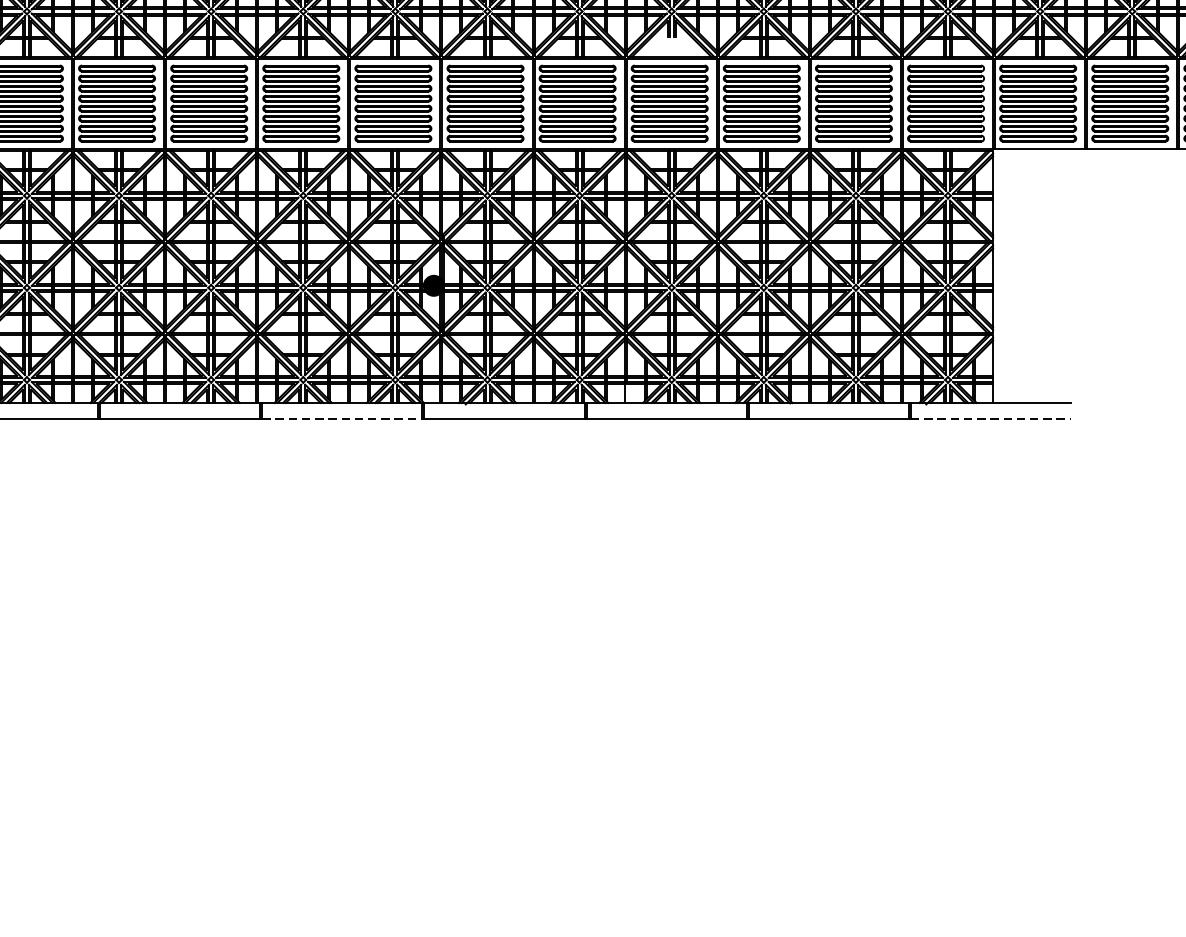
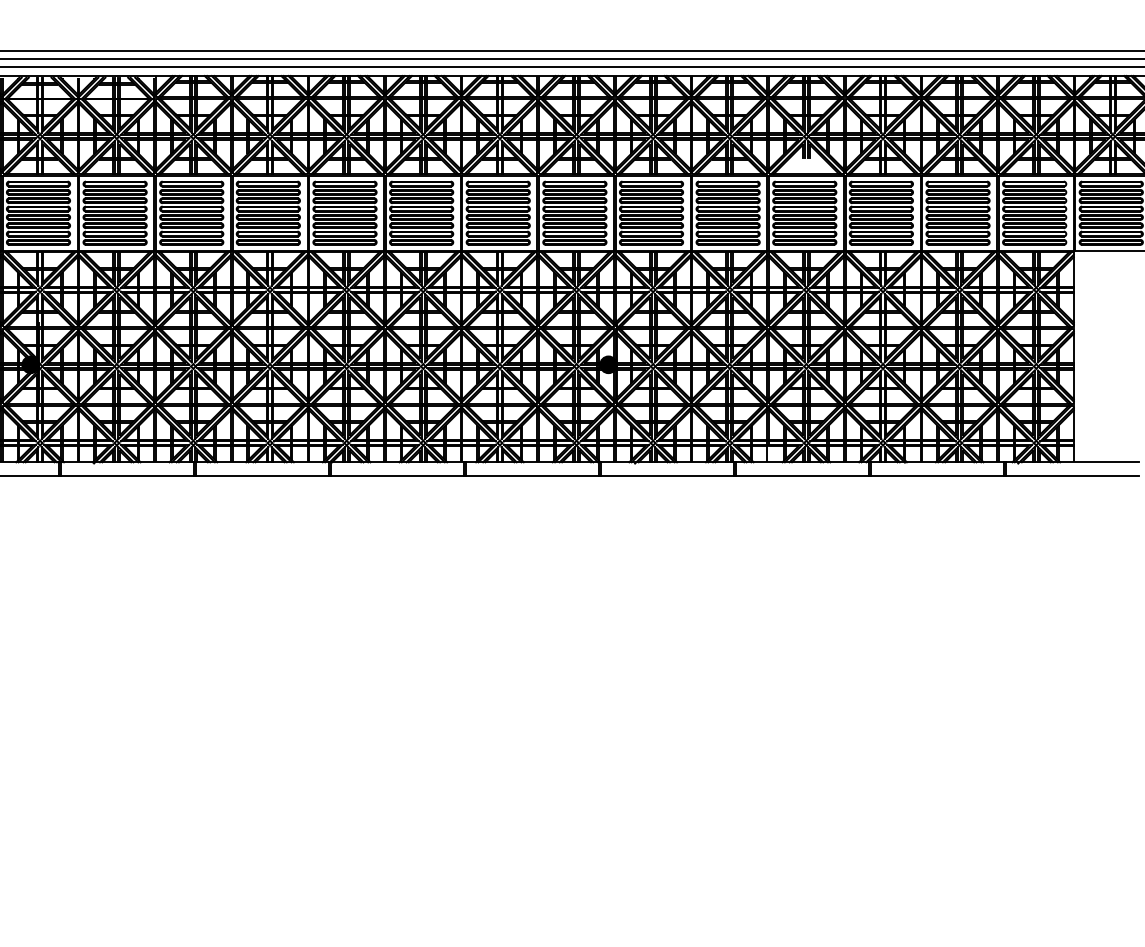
line: (342, 418) -> (532, 475), dashed -> solid
line: (991, 418) -> (1072, 475), dashed -> solid

